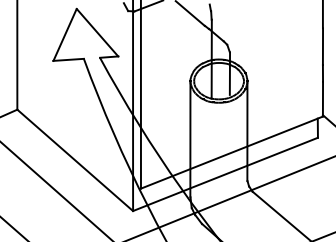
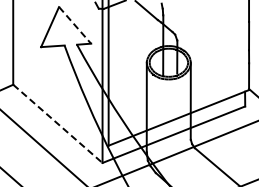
line: (98, 32) -> (75, 25), solid -> dashed
line: (75, 161) -> (58, 124), solid -> dashed

